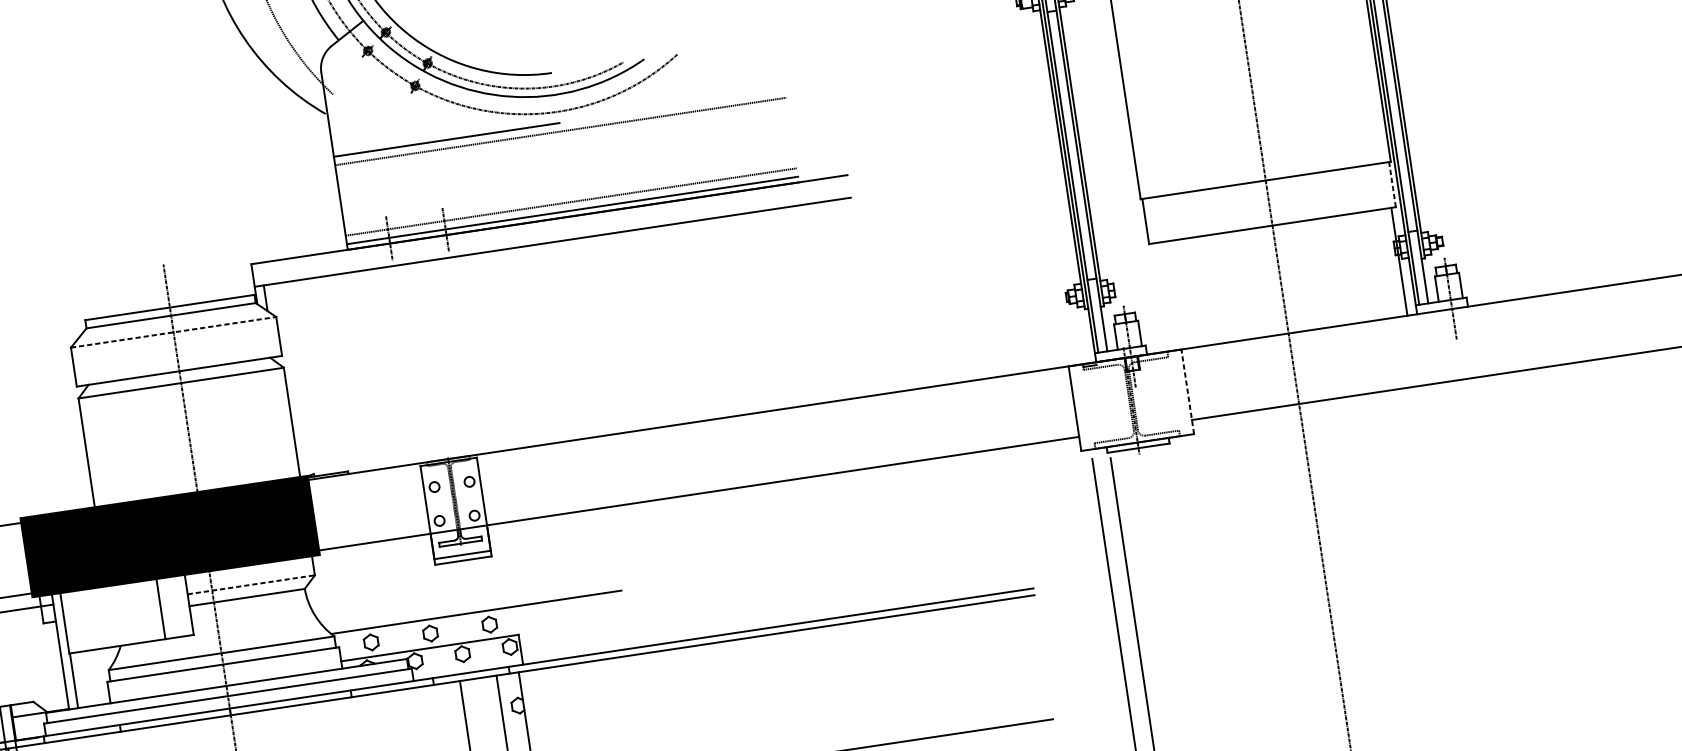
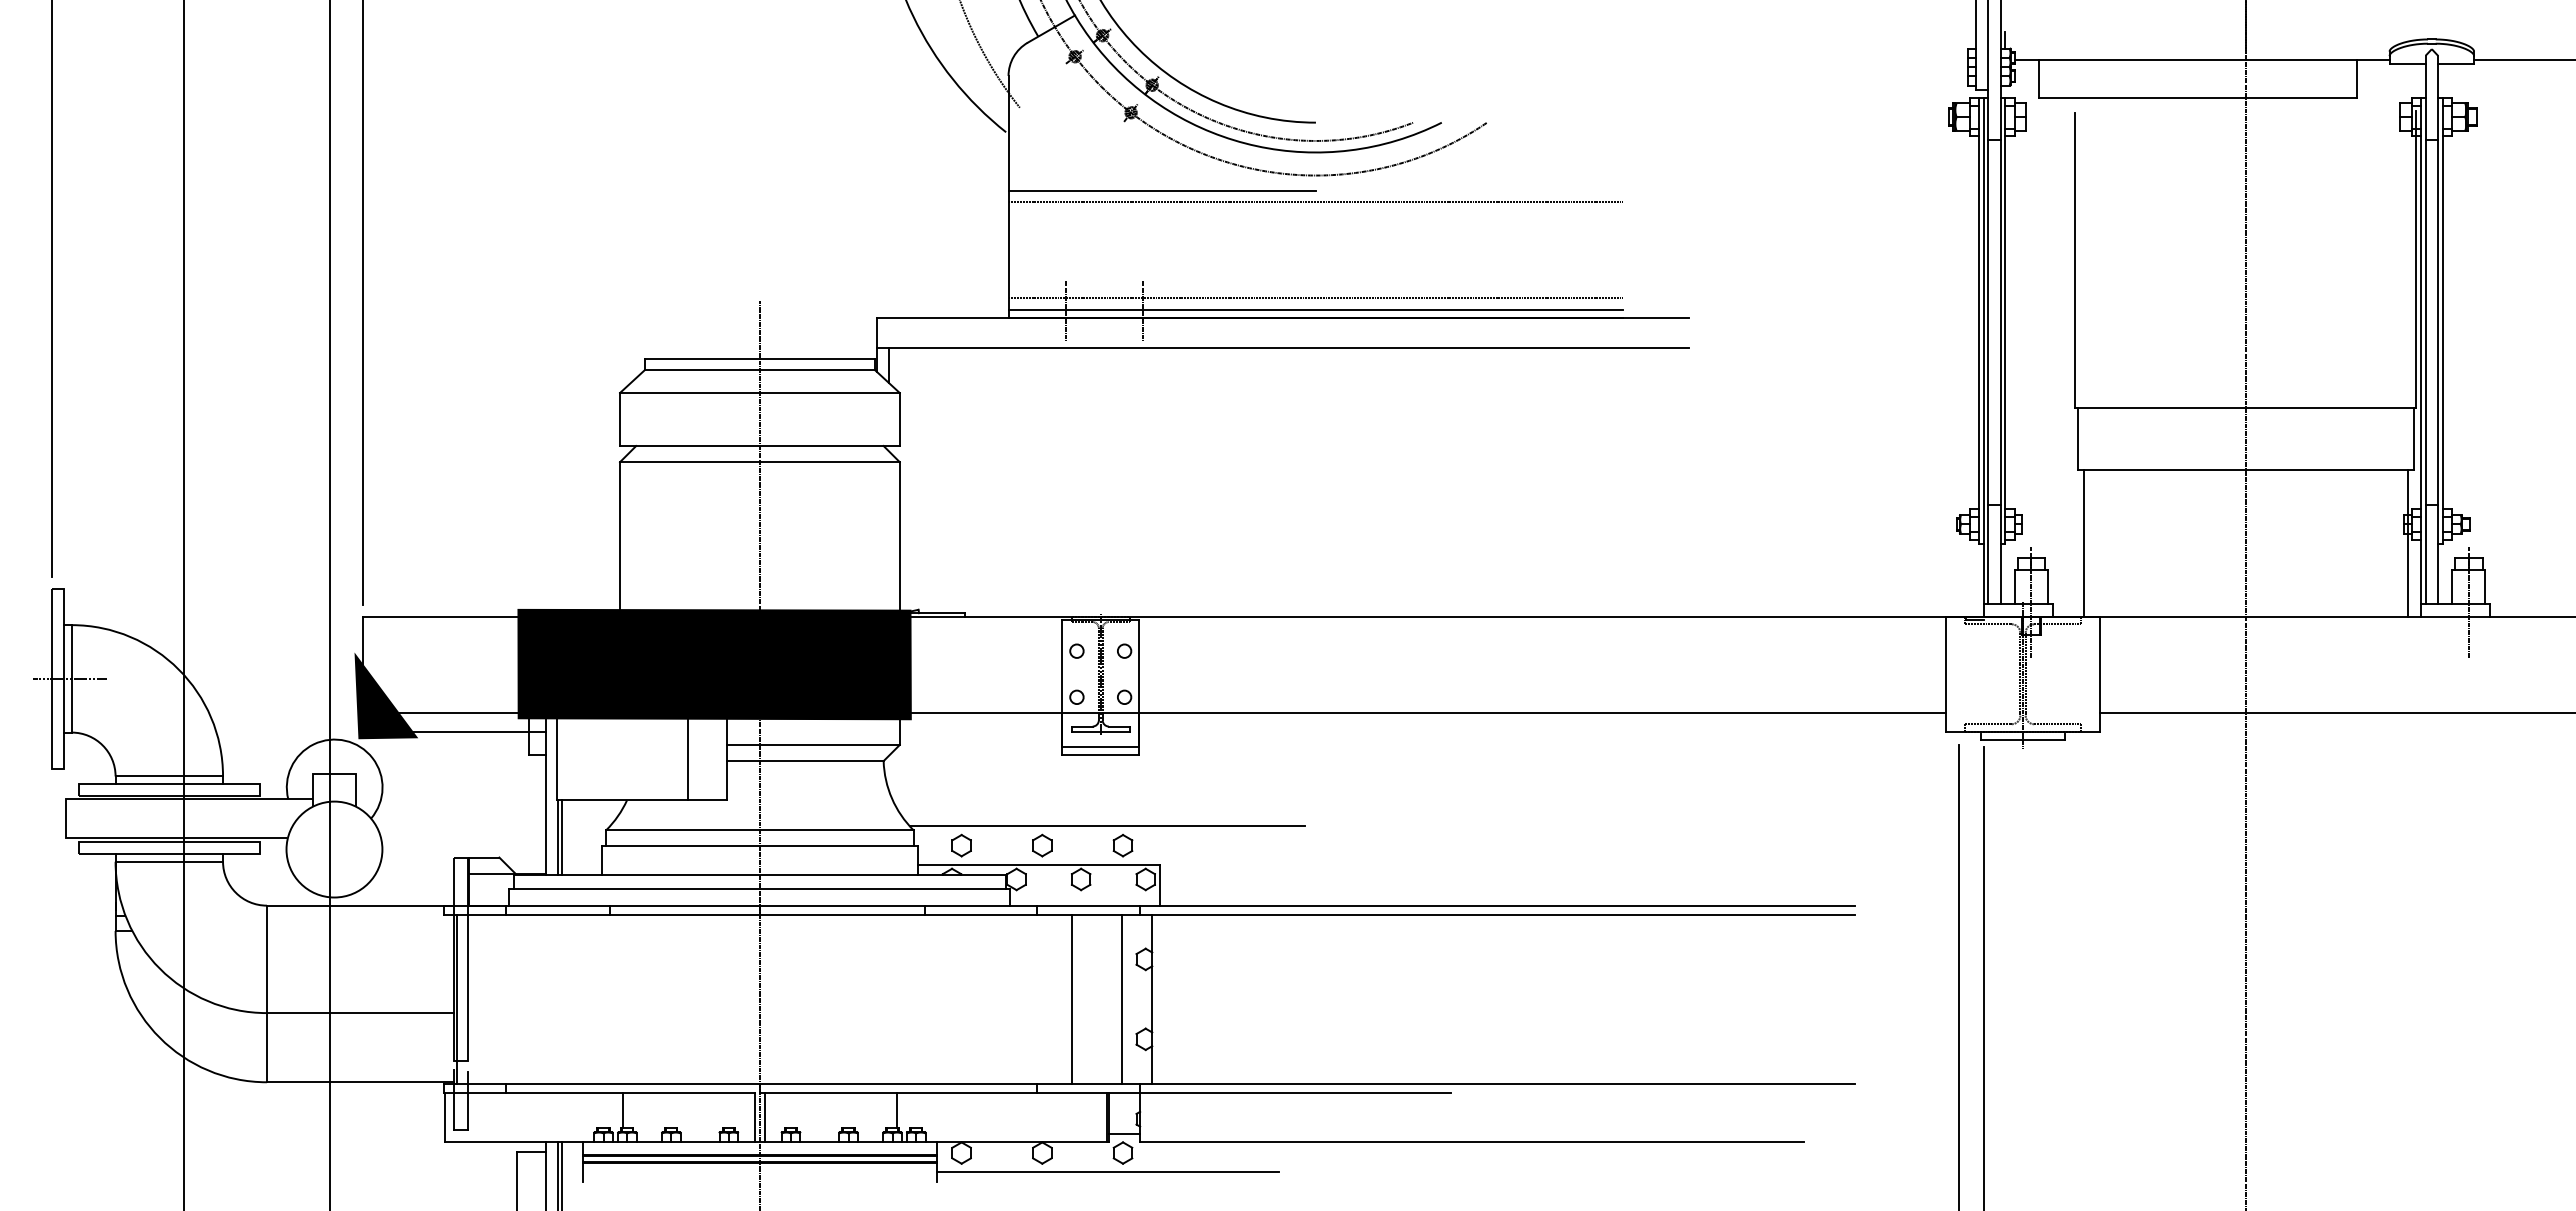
line: (1392, 184) -> (2413, 438), dashed -> solid
line: (1161, 296) -> (2083, 542), added
line: (173, 332) -> (759, 393), dashed -> solid
line: (1187, 392) -> (2099, 674), dashed -> solid
line: (251, 584) -> (813, 744), dashed -> solid
line: (76, 680) -> (561, 837), added

